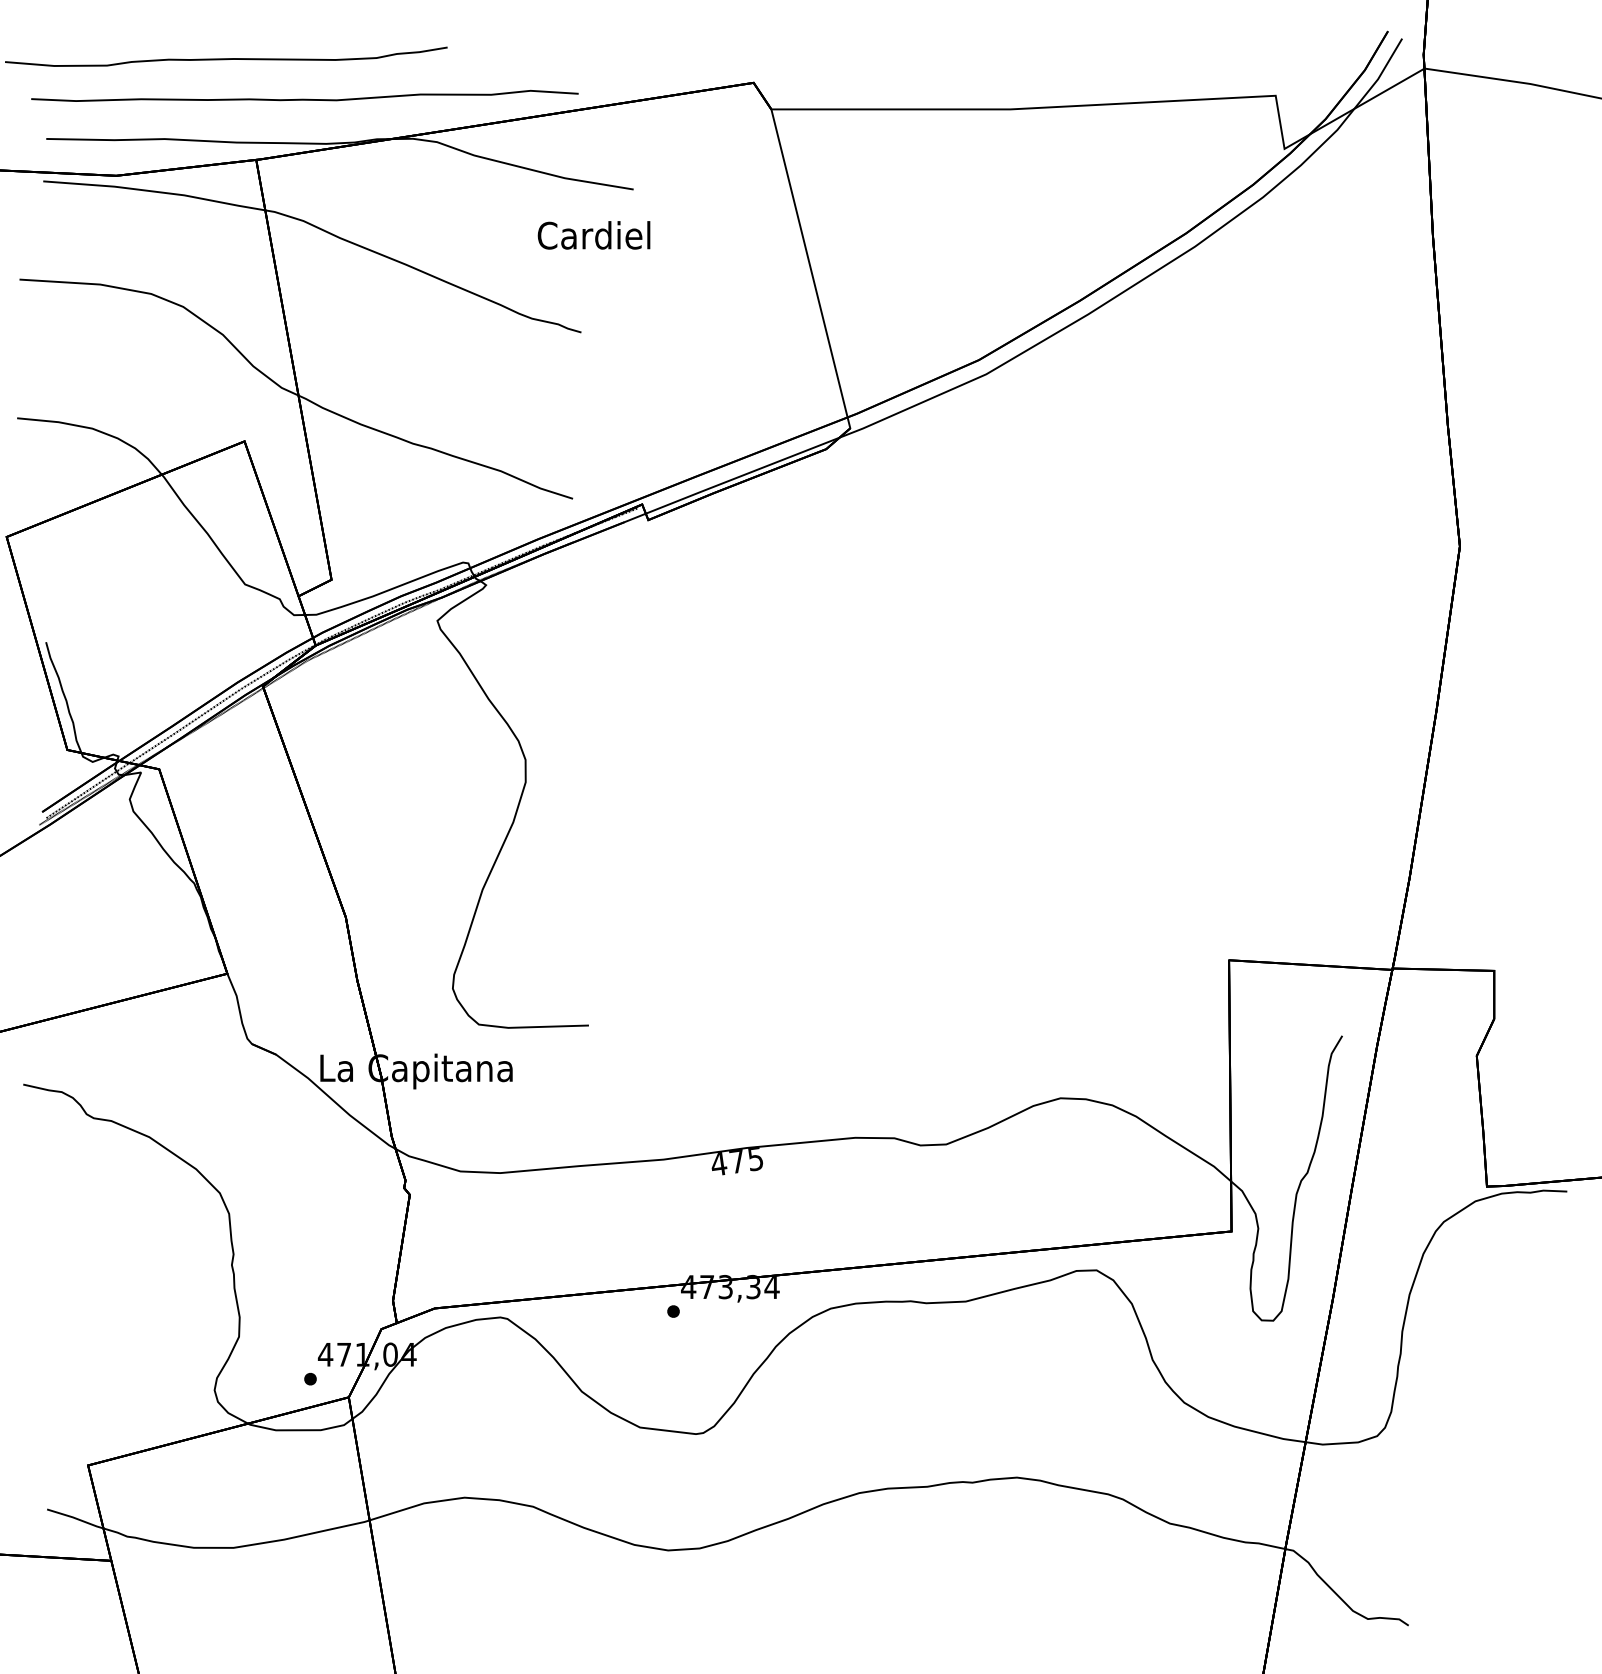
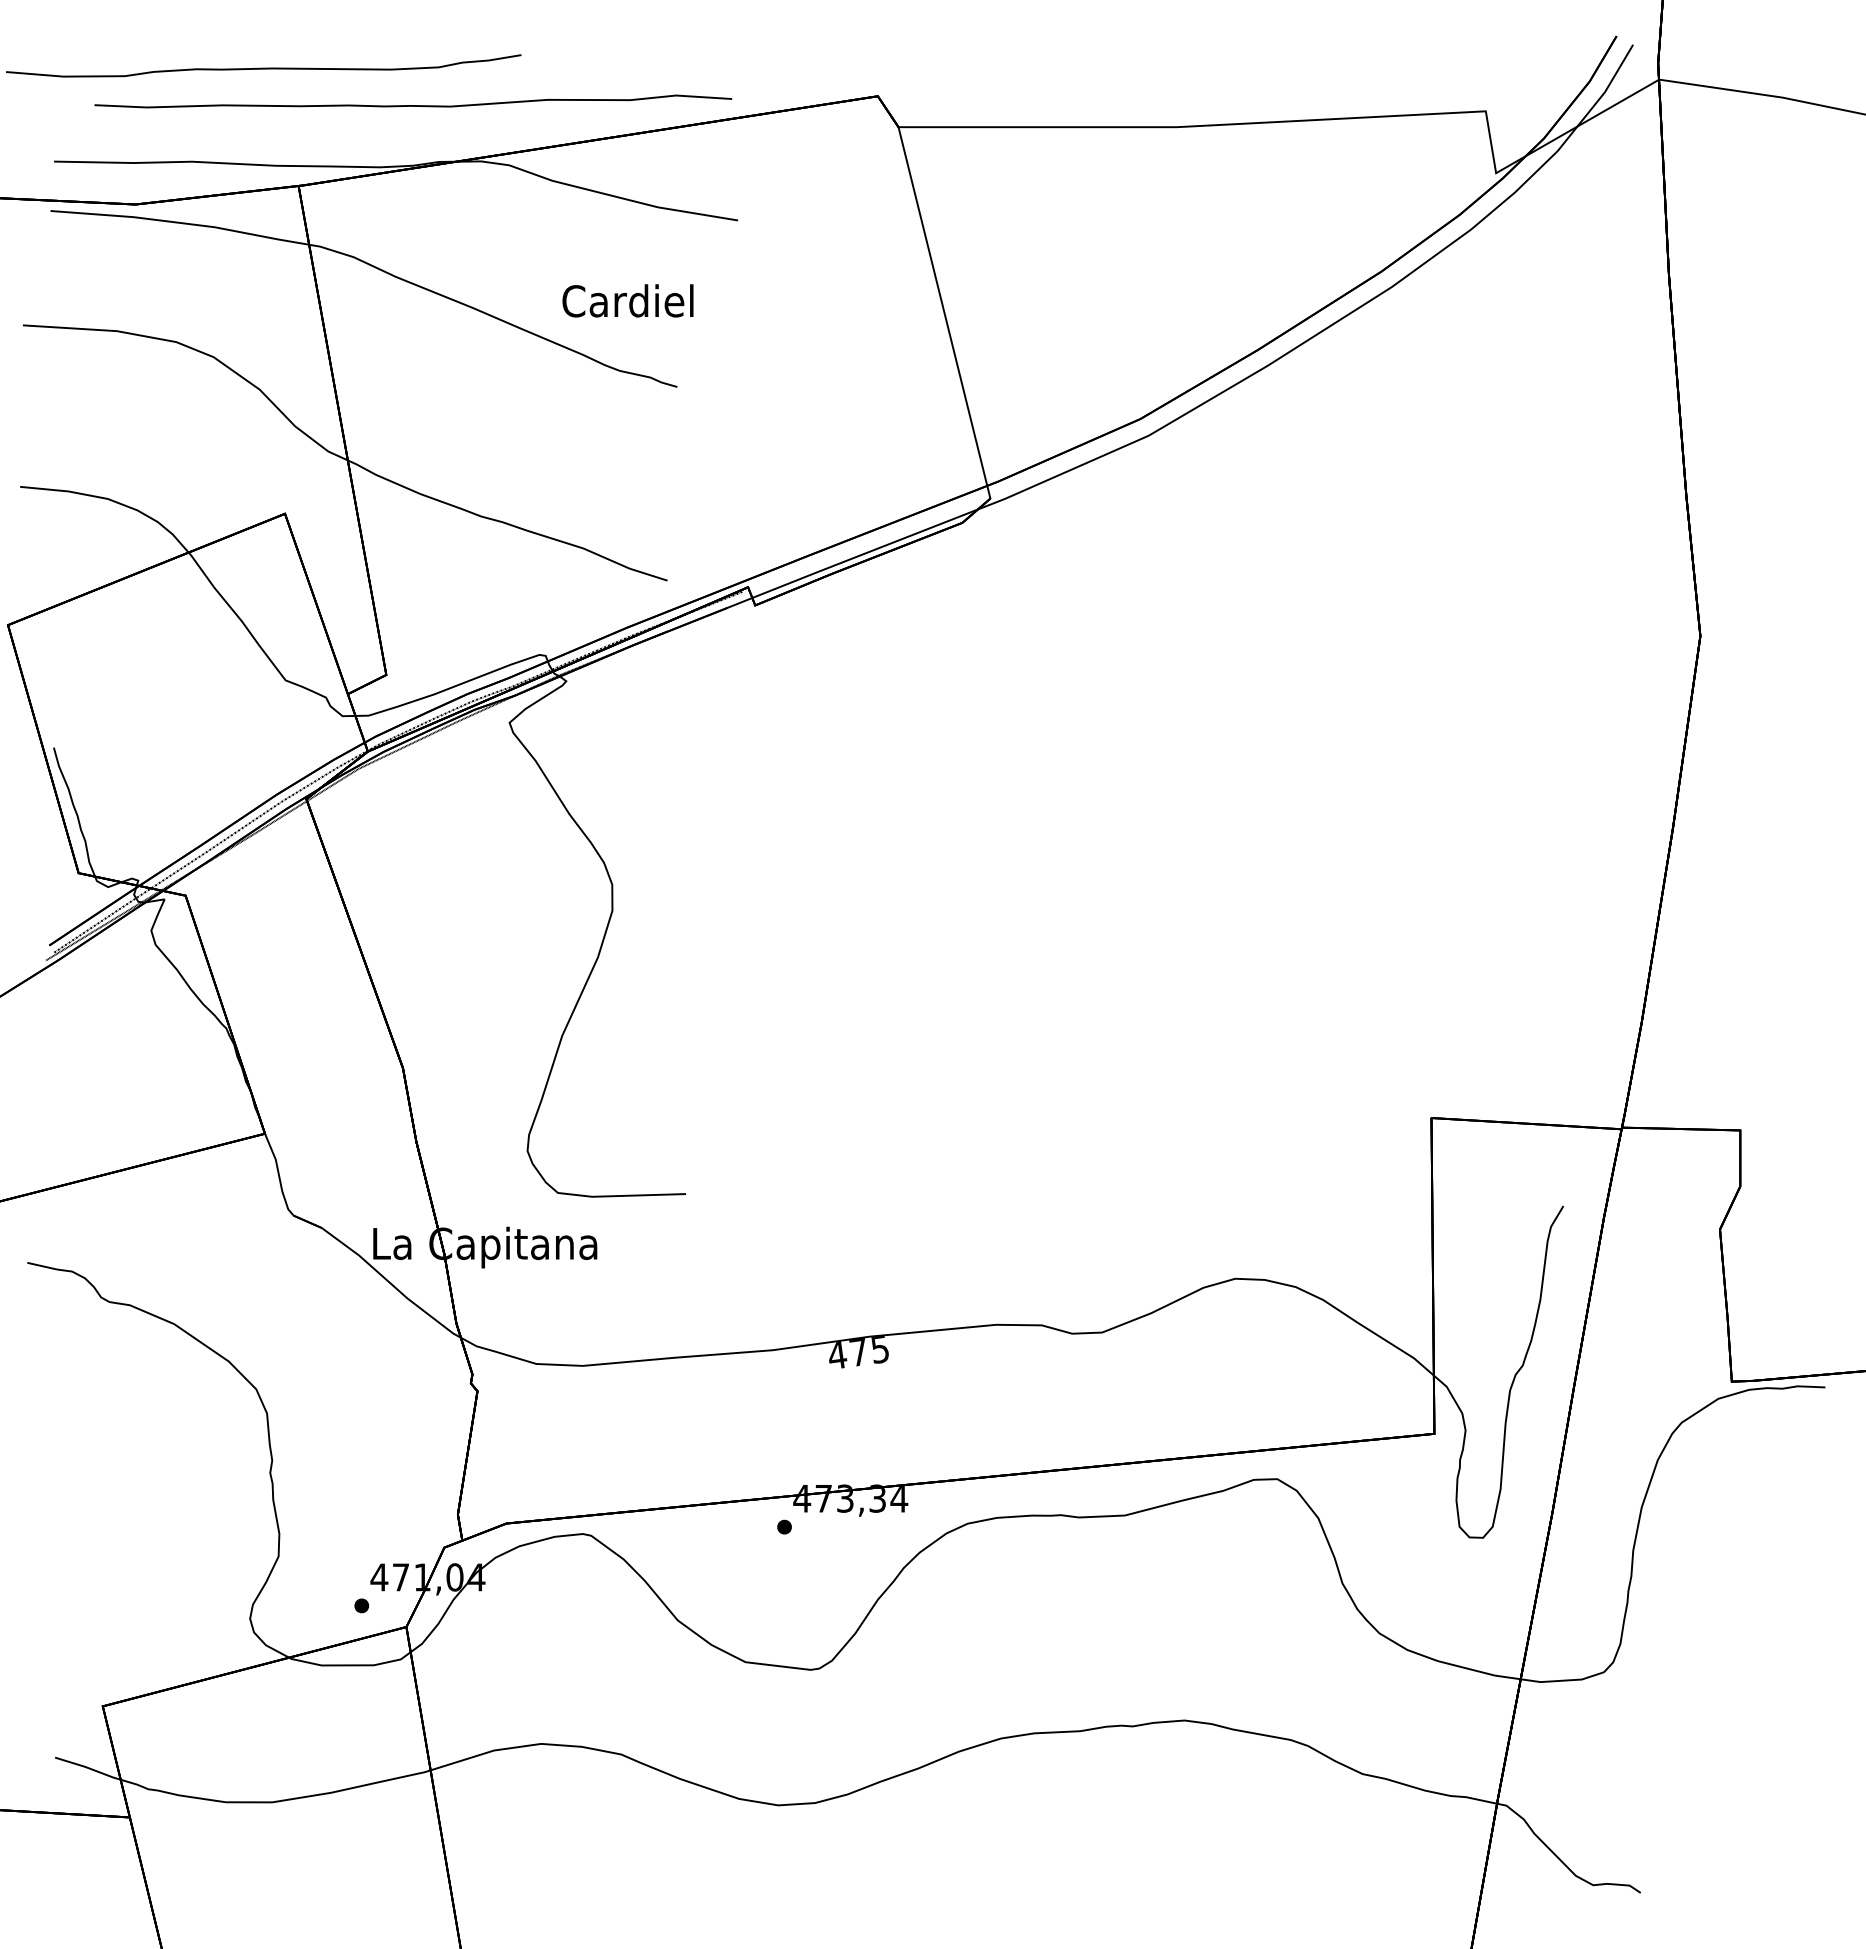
part: (305, 95) -> (413, 101), moved
text: (593, 235) -> (627, 300), moved

